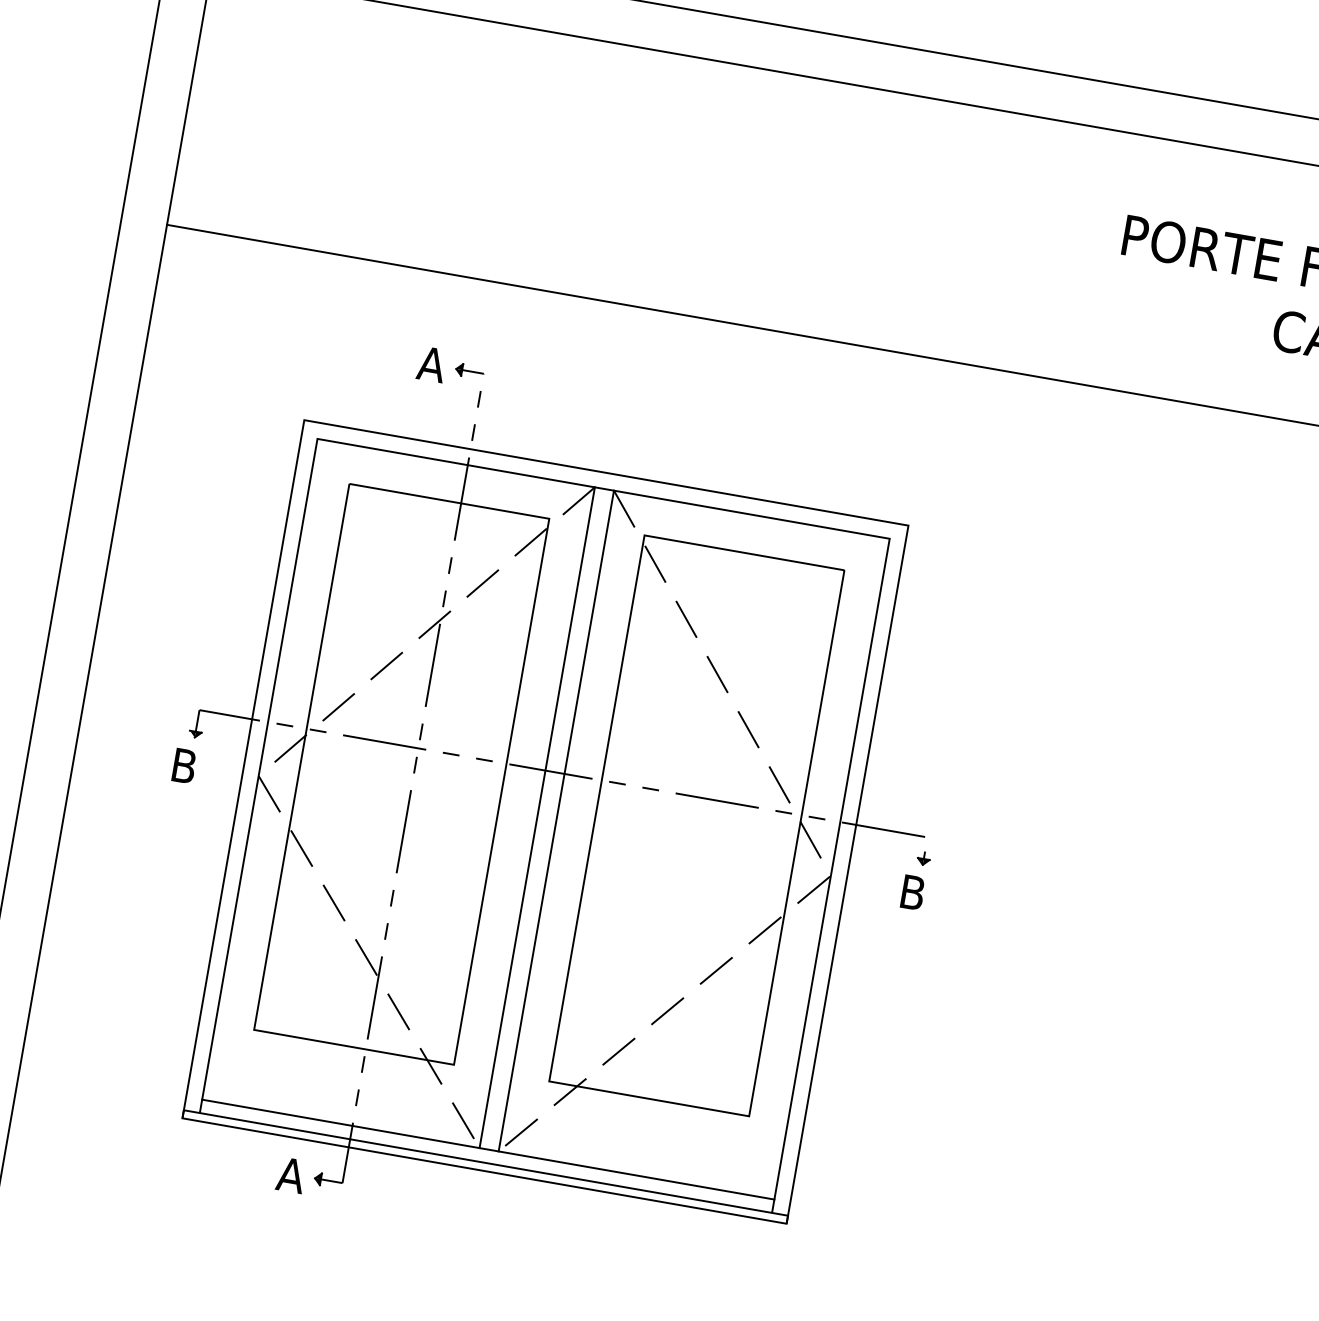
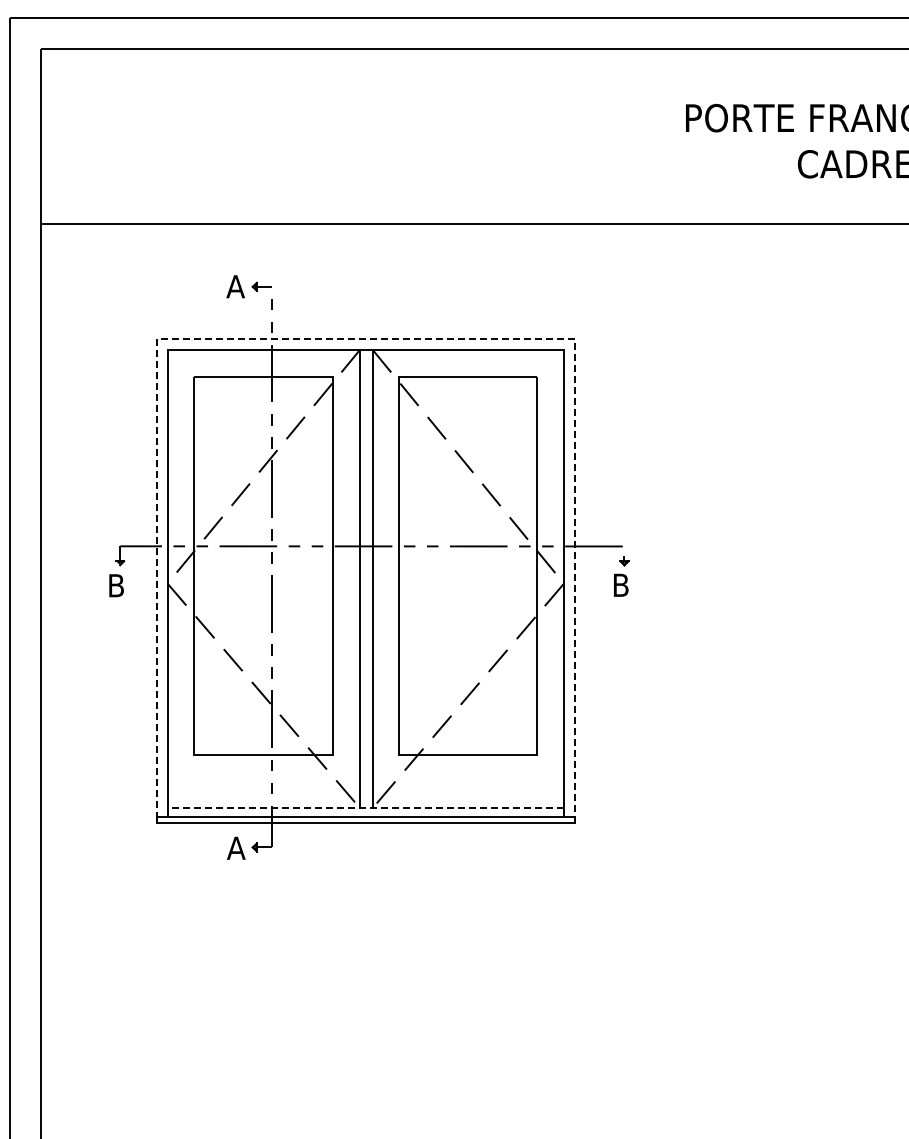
line: (605, 473) -> (365, 339), solid -> dashed
line: (487, 1149) -> (365, 807), solid -> dashed

